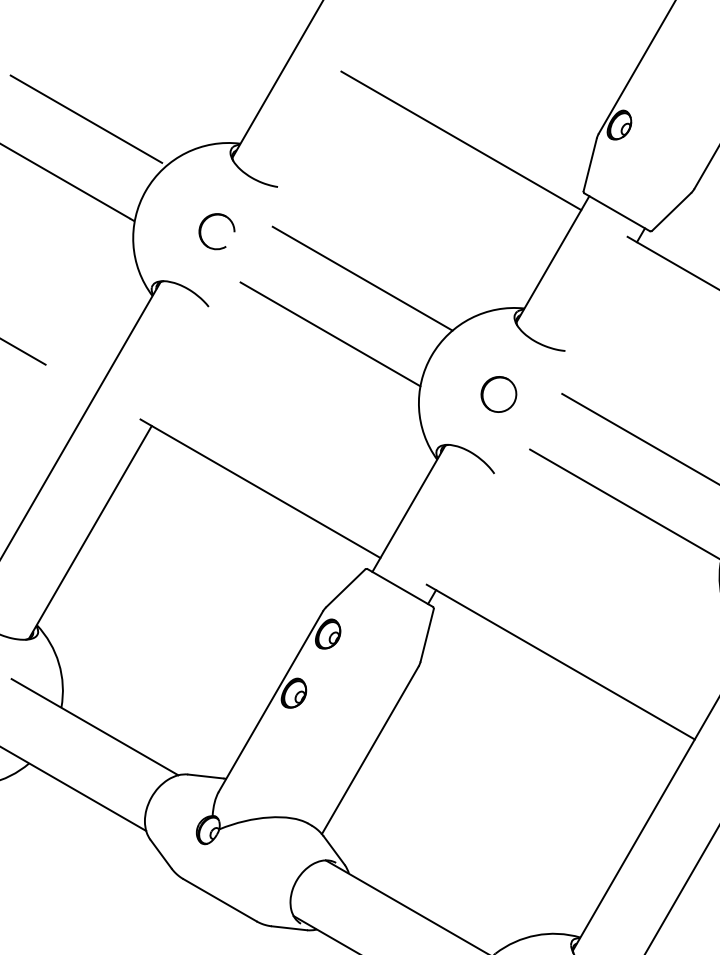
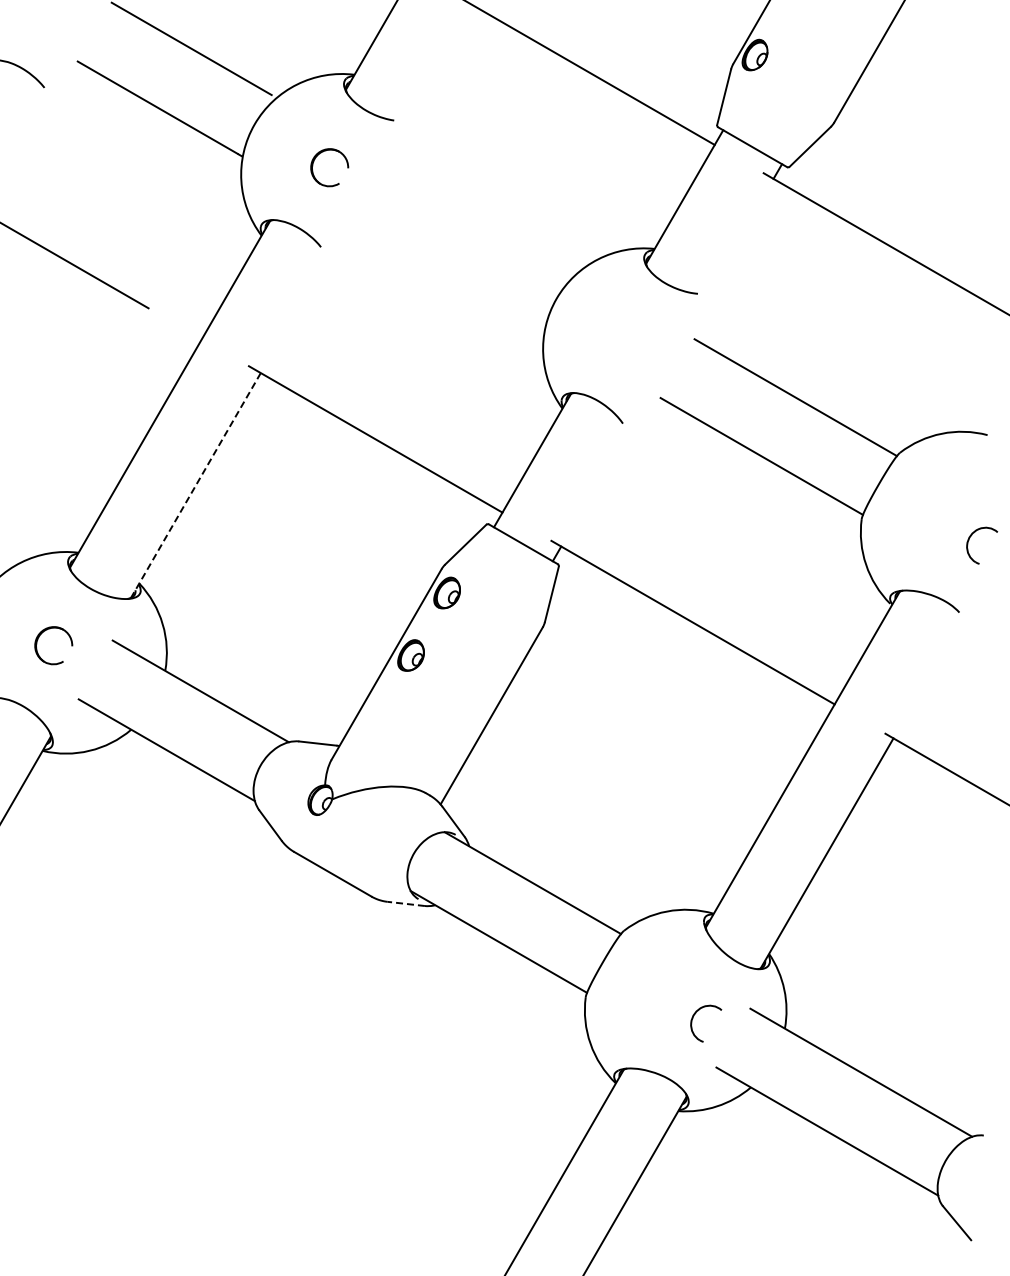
line: (362, 278) -> (483, 217), removed
line: (330, 334) -> (449, 276), removed
part: (498, 394) -> (627, 339), removed
line: (90, 532) -> (195, 485), solid -> dashed
line: (289, 927) -> (406, 903), solid -> dashed

